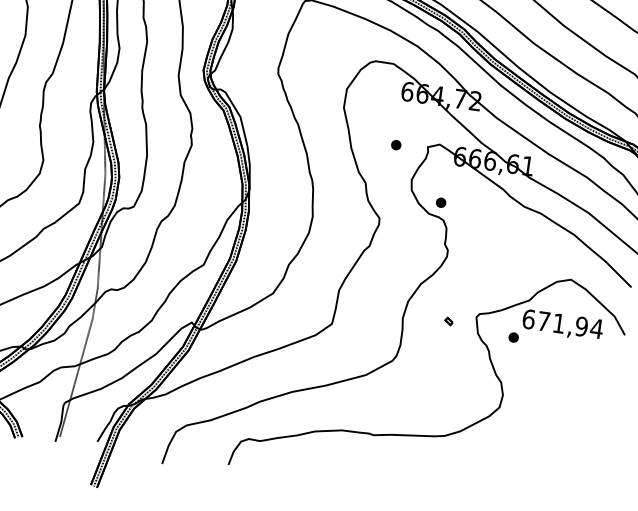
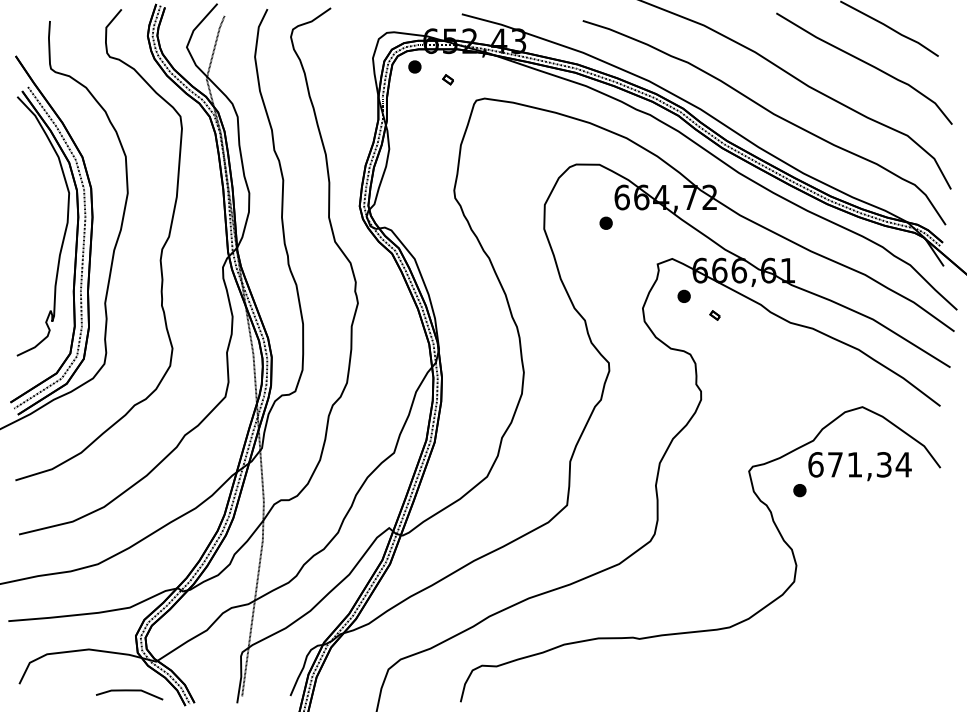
part: (395, 144) -> (605, 222), moved
part: (440, 201) -> (683, 295), moved
part: (448, 321) -> (714, 315), moved
text: (581, 326) -> (883, 464), 671,94 -> 671,34

